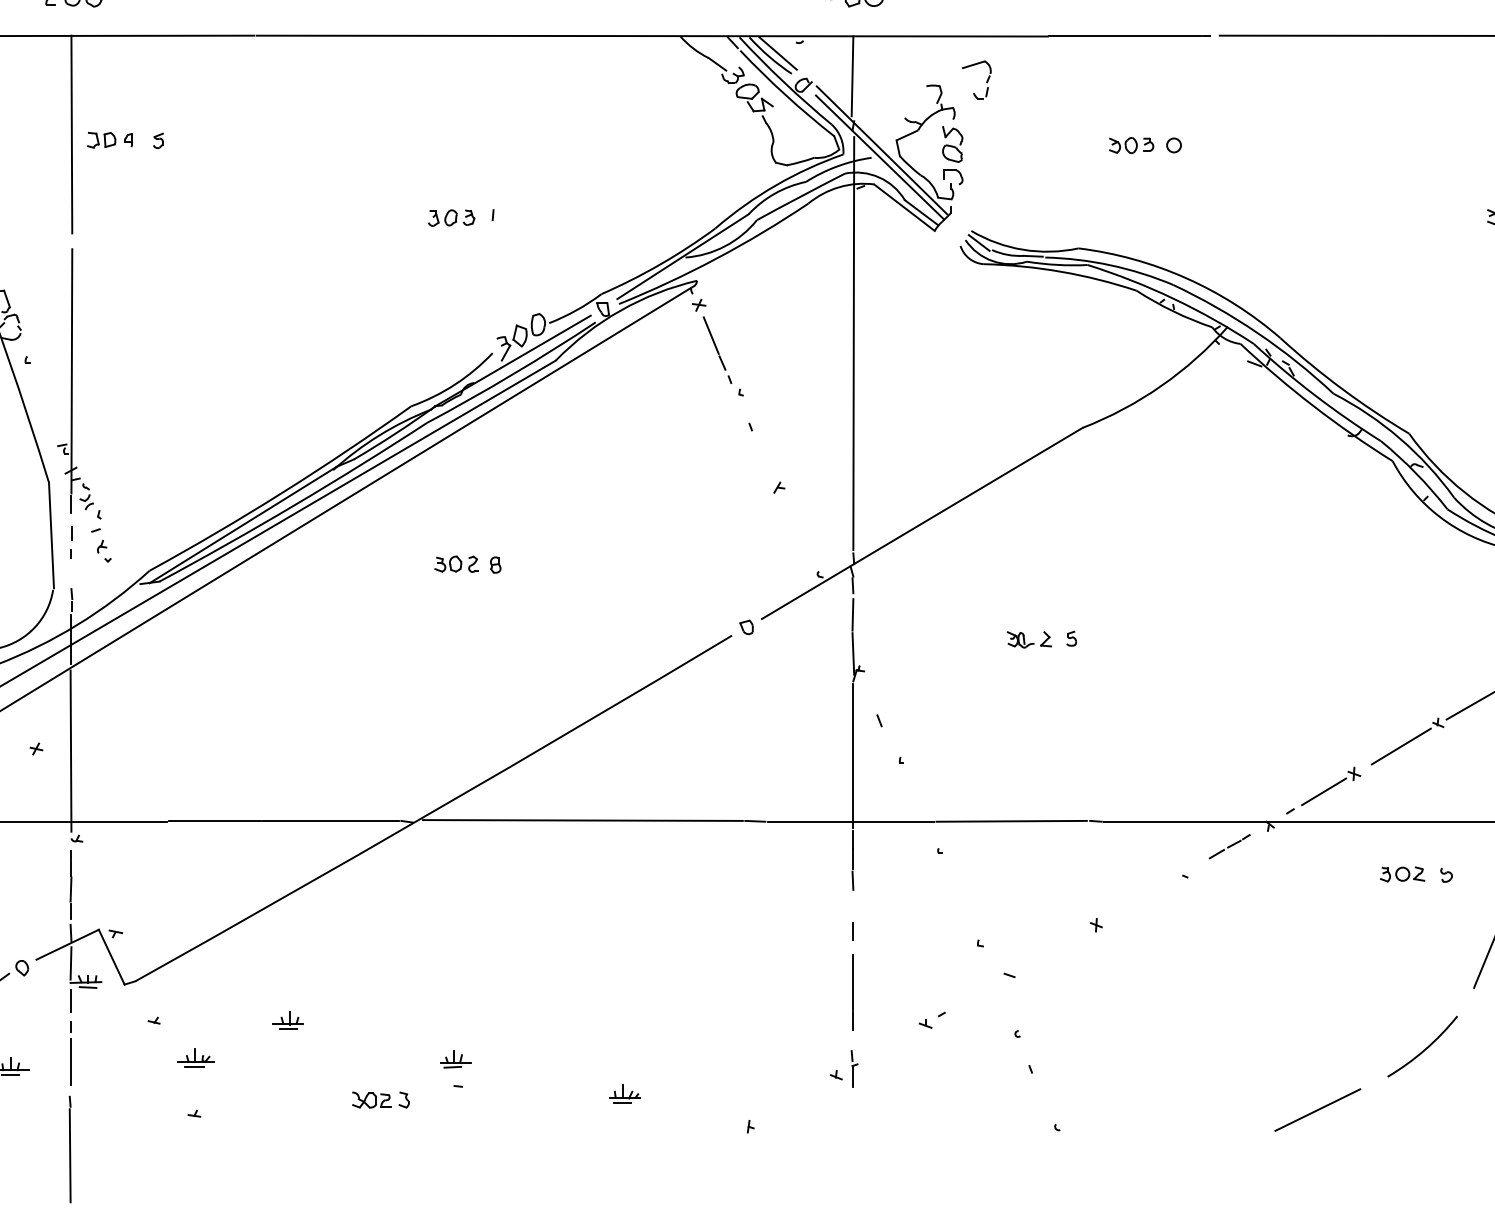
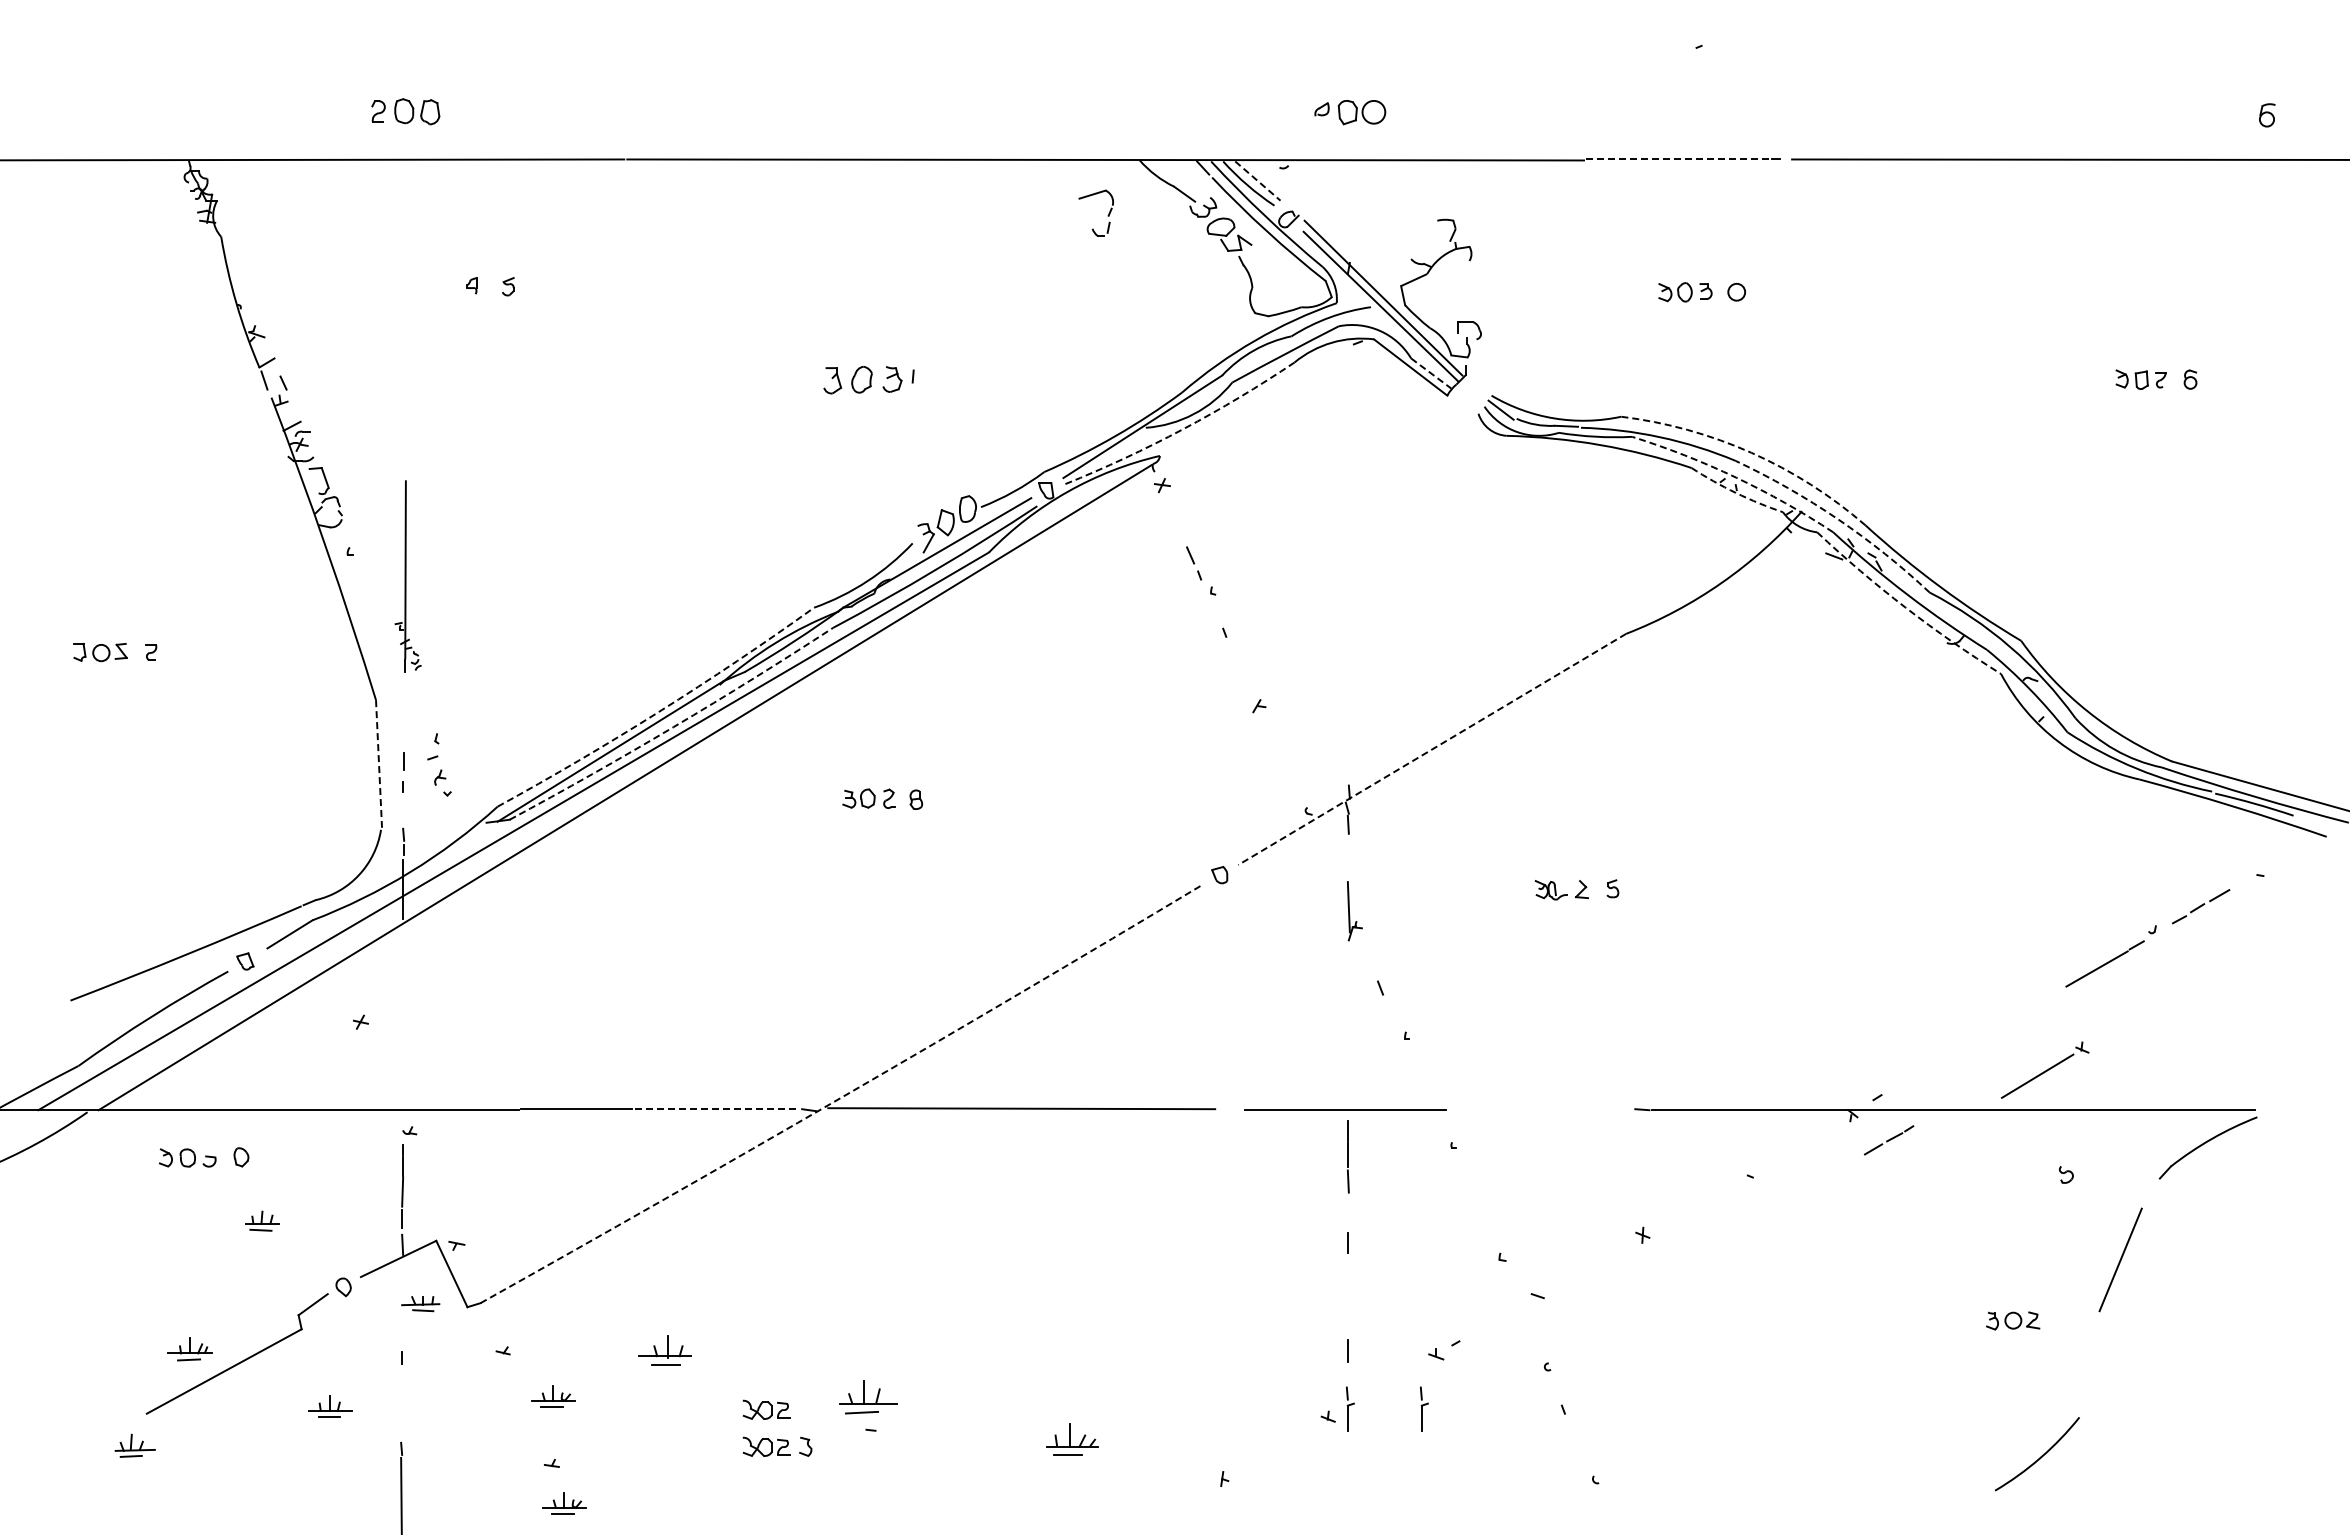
line: (1125, 35) -> (1678, 159), solid -> dashed
line: (777, 53) -> (1257, 181), solid -> dashed
line: (852, 76) -> (1347, 208), removed
part: (986, 82) -> (1107, 215), moved
line: (71, 134) -> (403, 278), removed
part: (101, 140) -> (439, 286), removed
part: (952, 144) -> (1468, 291), removed
line: (921, 212) -> (1431, 373), solid -> dashed
part: (451, 217) -> (862, 379), size x1.4
arc: (716, 258) -> (1183, 429), solid -> dashed
arc: (1186, 277) -> (1751, 452), solid -> dashed
arc: (1173, 298) -> (1736, 477), solid -> dashed
arc: (1173, 311) -> (1735, 492), solid -> dashed
arc: (1257, 333) -> (1837, 519), solid -> dashed
line: (710, 335) -> (1176, 522), removed
line: (853, 343) -> (1348, 531), removed
part: (75, 380) -> (408, 576), size x0.6
arc: (1313, 406) -> (1905, 607), solid -> dashed
arc: (282, 492) -> (658, 711), solid -> dashed
arc: (294, 505) -> (673, 727), solid -> dashed
line: (922, 523) -> (1432, 749), solid -> dashed
line: (51, 535) -> (379, 763), solid -> dashed
line: (852, 614) -> (1347, 859), removed
part: (1407, 740) -> (2045, 1069), moved
line: (70, 750) -> (402, 1024), removed
line: (853, 755) -> (1348, 1030), removed
part: (1330, 786) -> (1926, 1067), removed
arc: (434, 810) -> (842, 1096), solid -> dashed
line: (331, 821) -> (717, 1109), solid -> dashed
line: (755, 821) -> (1230, 1109), removed
line: (1011, 821) -> (1540, 1109), removed
line: (1230, 846) -> (1889, 1140), moved
part: (1402, 874) -> (2013, 1320), moved
line: (70, 963) -> (402, 1281), removed
line: (852, 982) -> (1347, 1304), removed
line: (70, 1001) -> (402, 1327), removed
part: (287, 1019) -> (664, 1349), size x1.4
arc: (1425, 1048) -> (2040, 1456), moved
part: (456, 1059) -> (868, 1397), size x1.6
line: (70, 1061) -> (402, 1400), removed
part: (915, 1068) -> (1424, 1408), added
part: (371, 1069) -> (766, 1409), added
part: (624, 1094) -> (1072, 1439), size x1.4
line: (1317, 1109) -> (1910, 1458), removed
part: (204, 1146) -> (564, 1503), added

